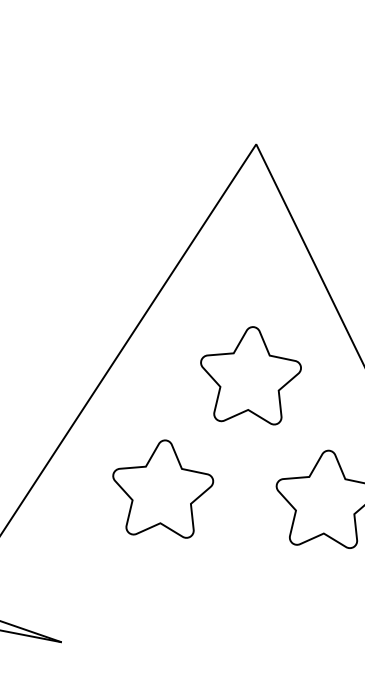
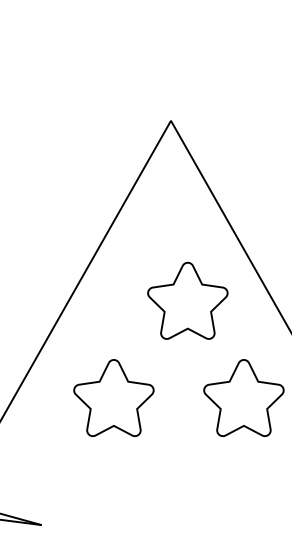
part: (250, 374) -> (187, 300), moved

